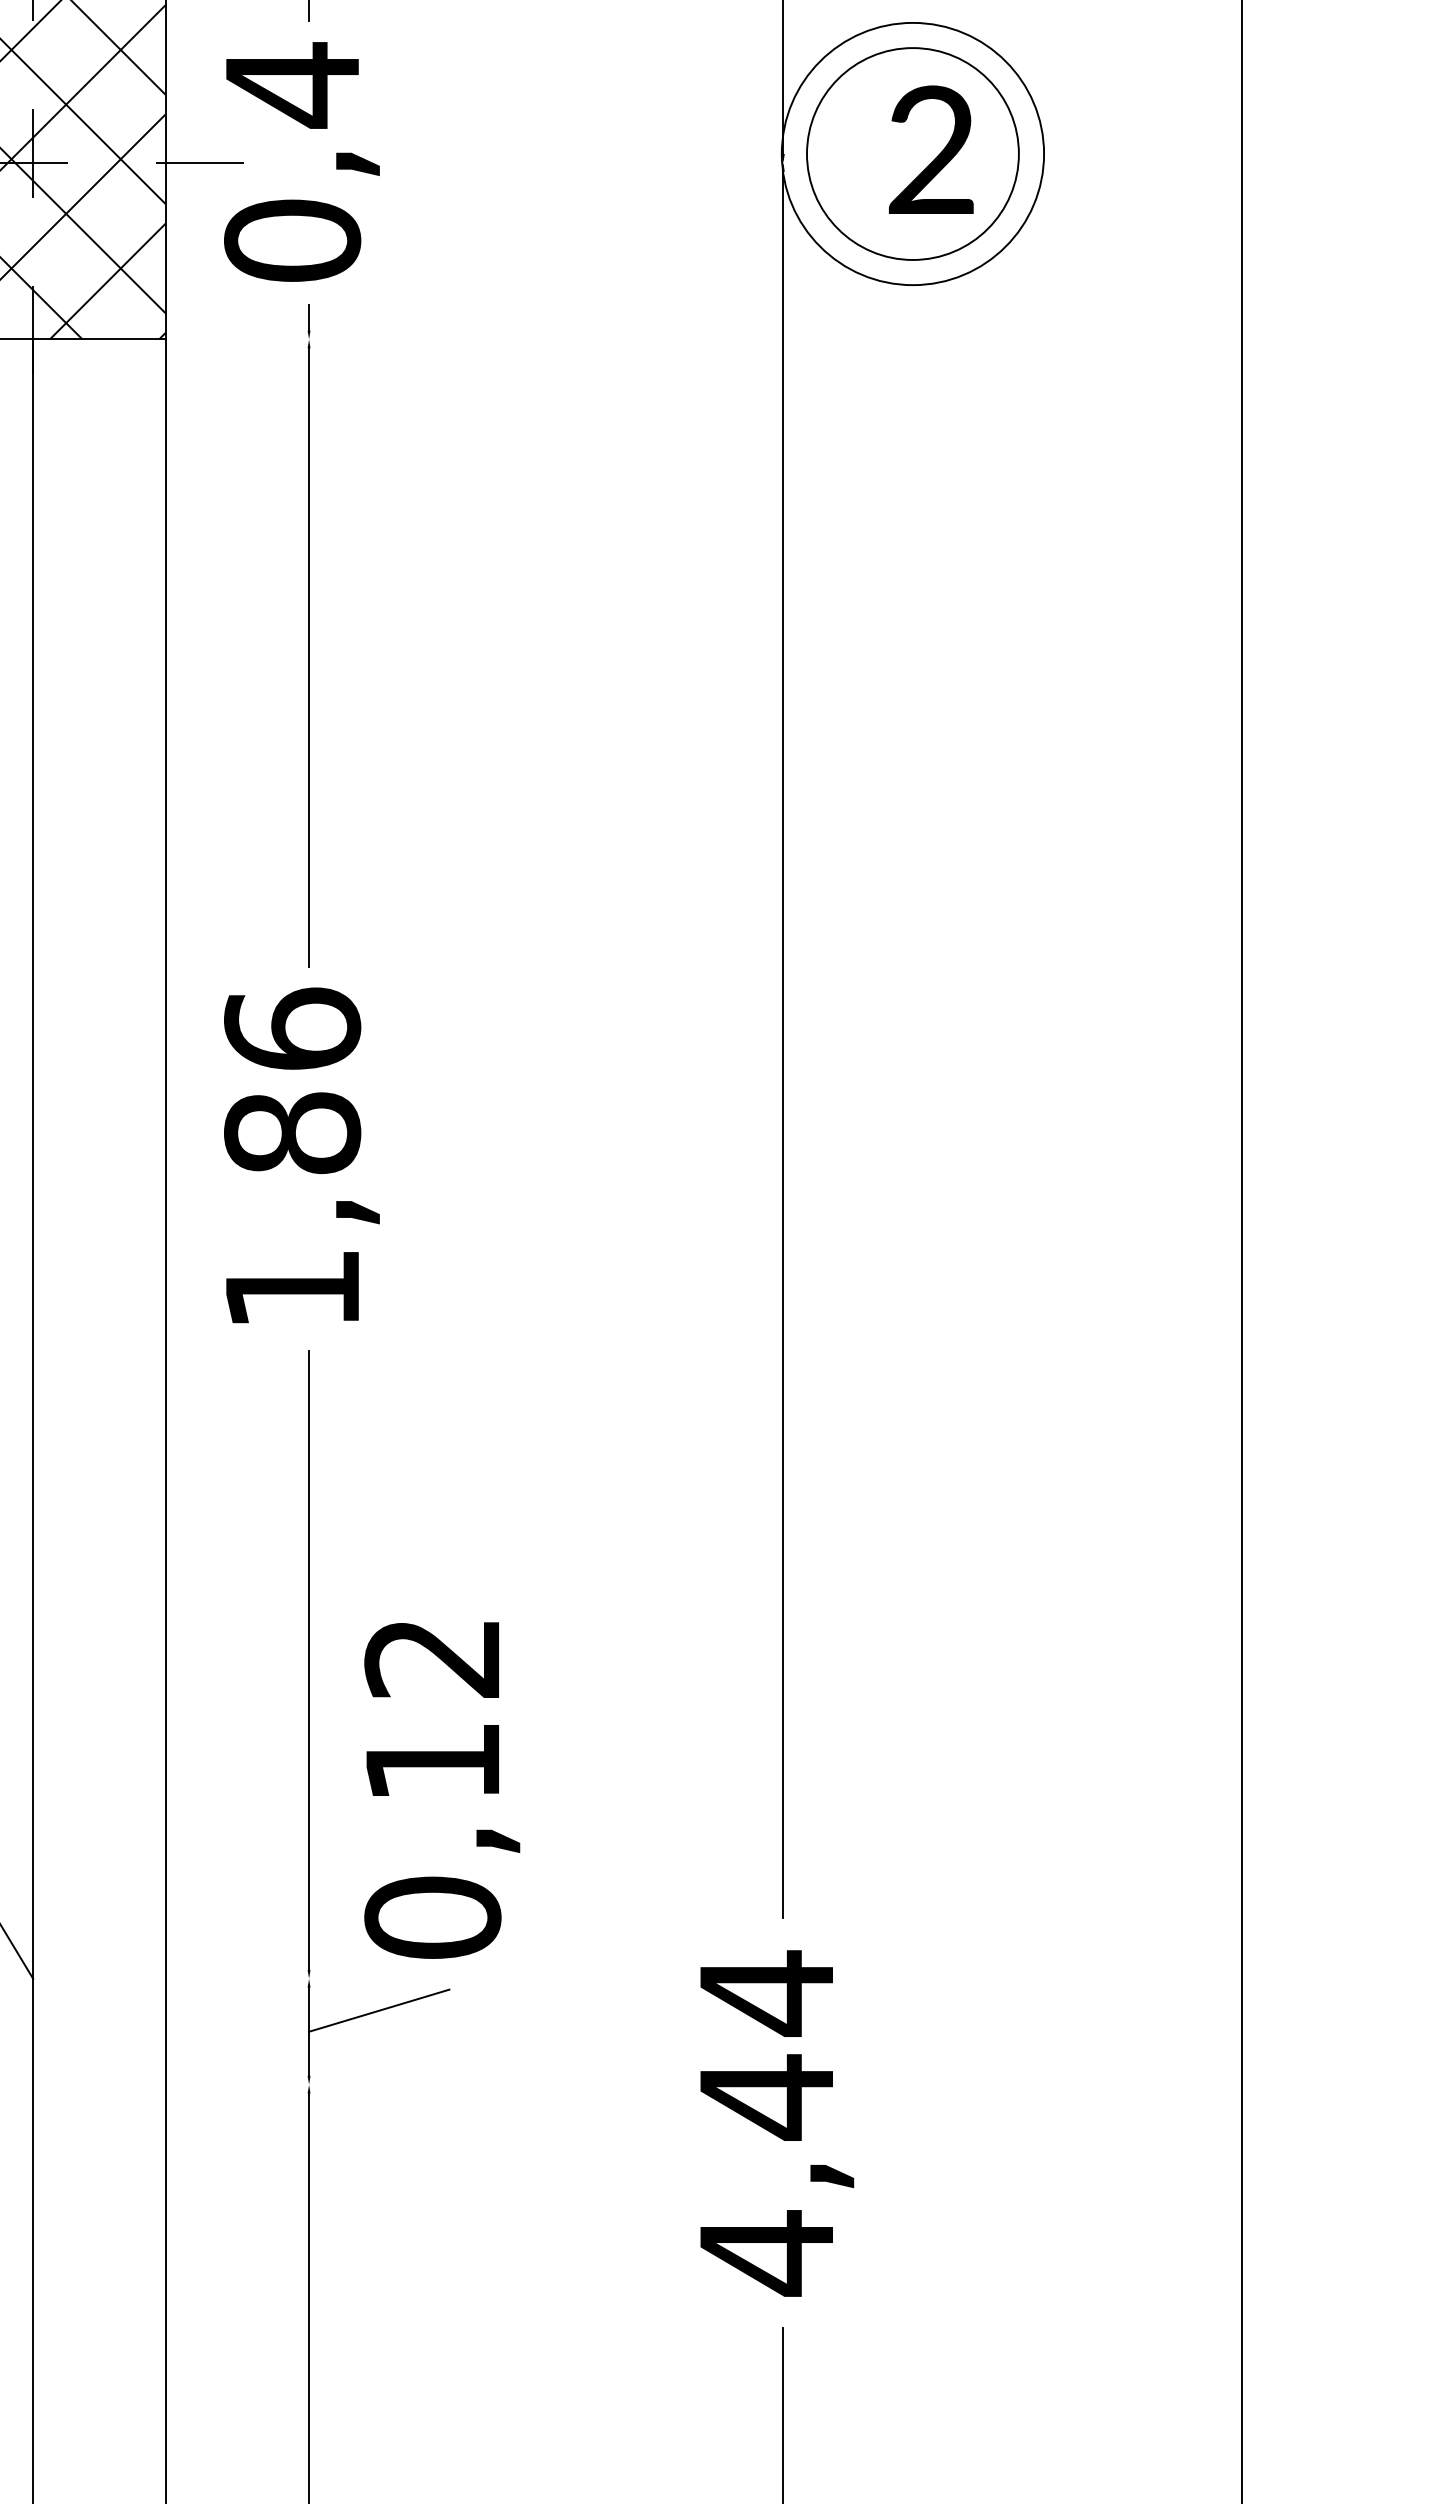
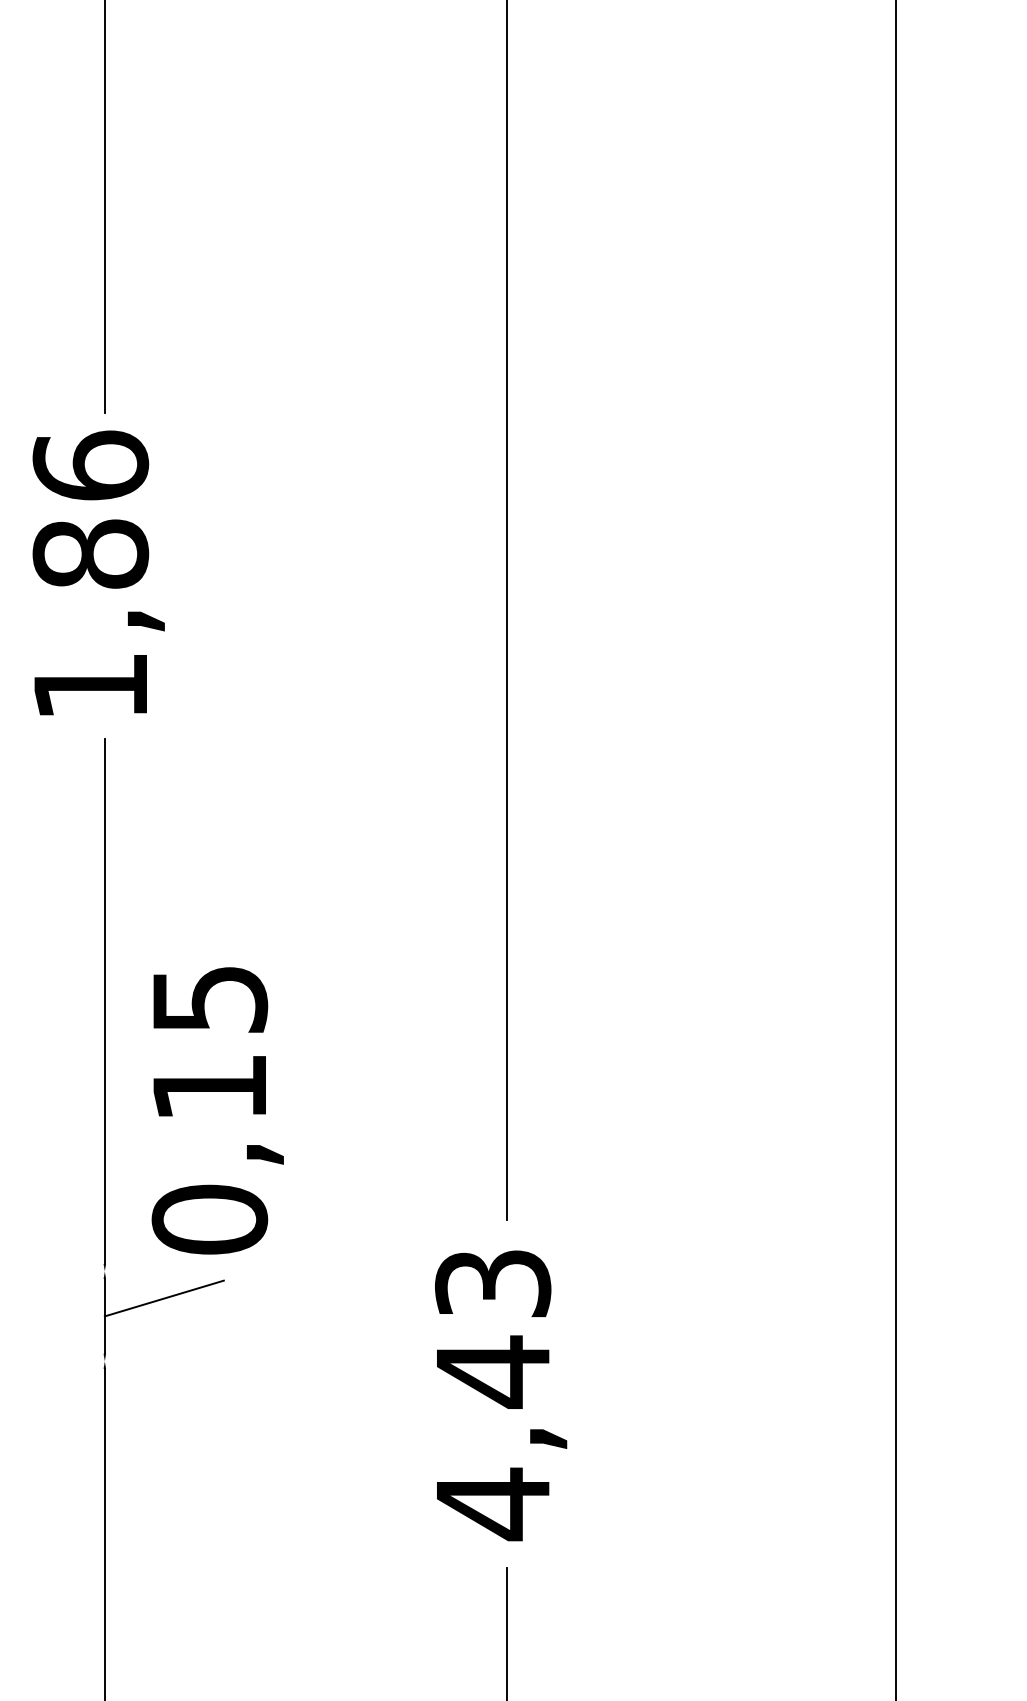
text: (432, 1658) -> (209, 999), 0,12 -> 0,15
text: (766, 1993) -> (492, 1283), 4,44 -> 4,43

